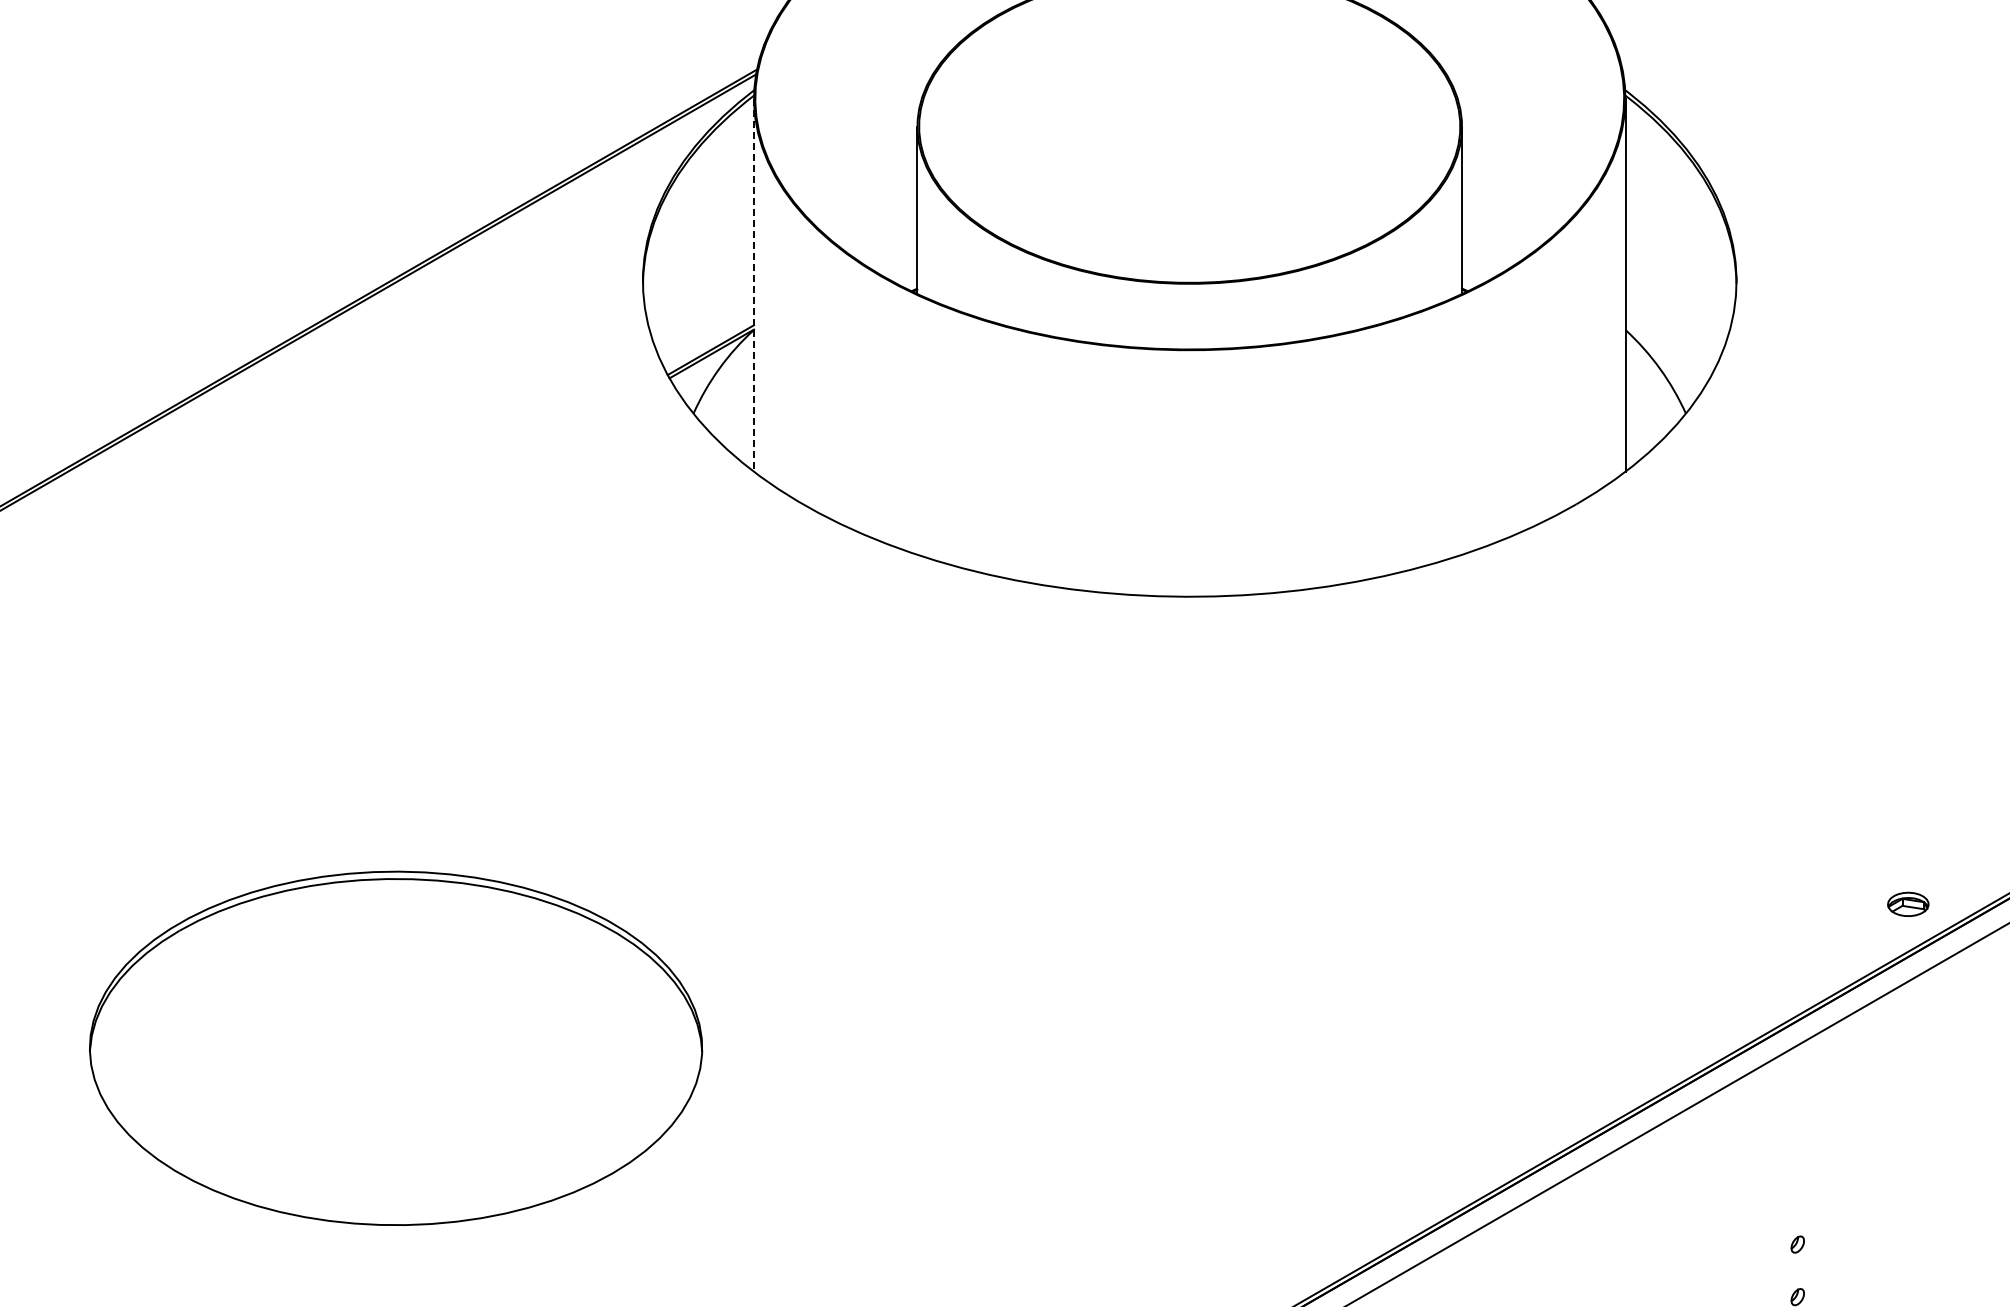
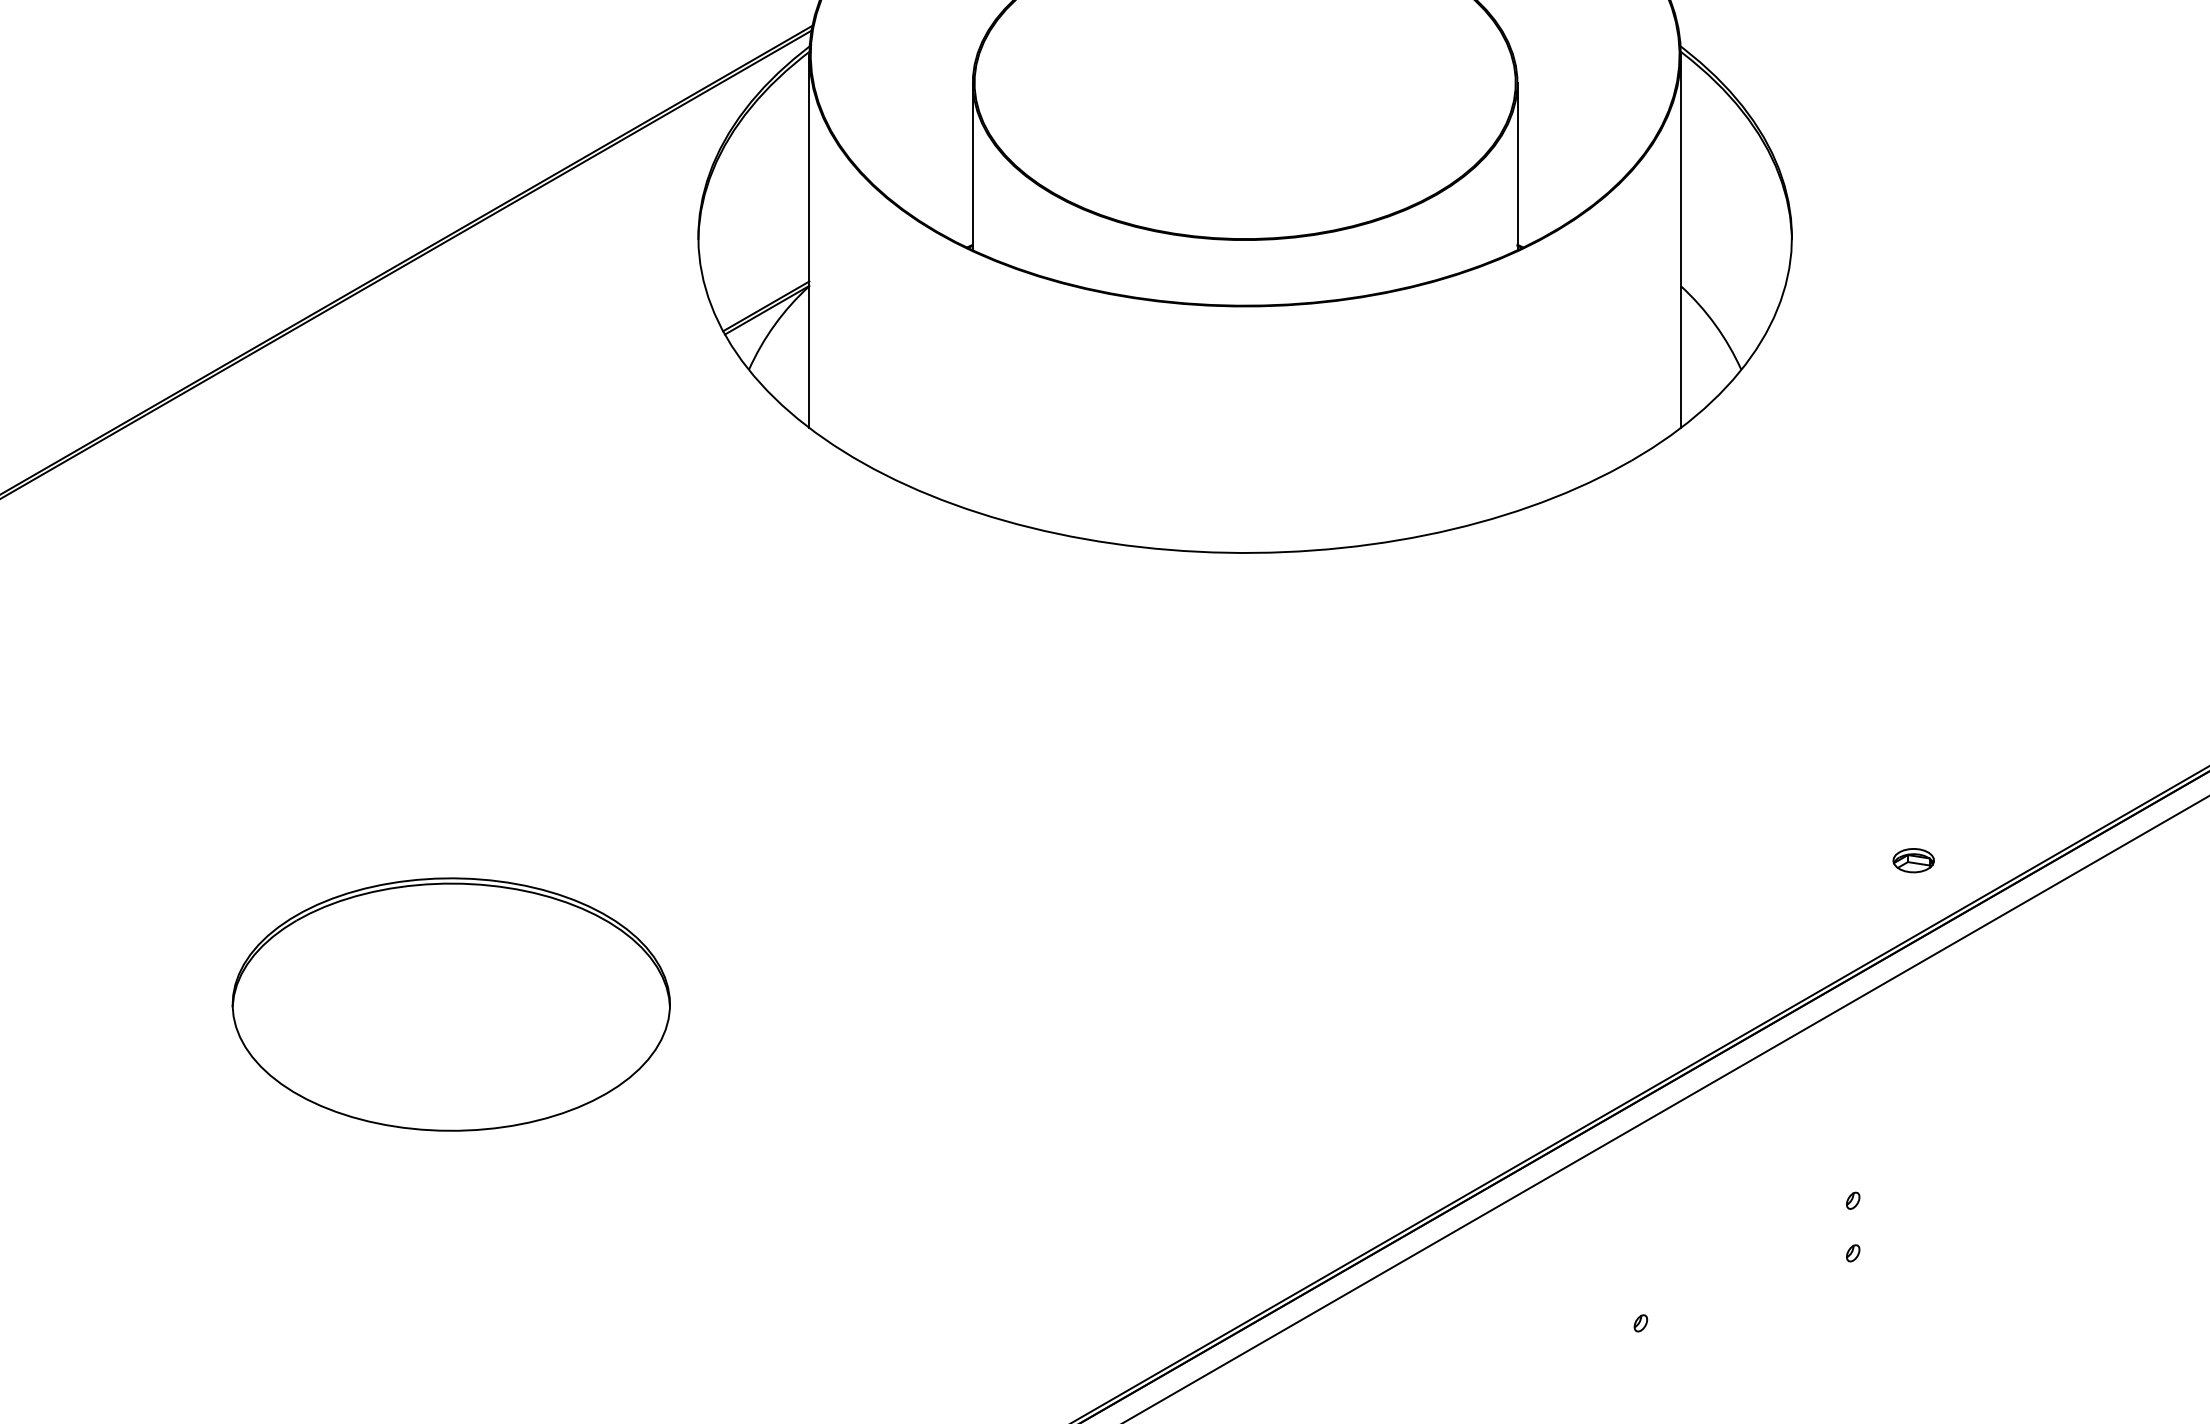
line: (754, 285) -> (809, 241), dashed -> solid
part: (1908, 904) -> (1913, 860), moved
part: (395, 1048) -> (450, 1004), size x0.71

